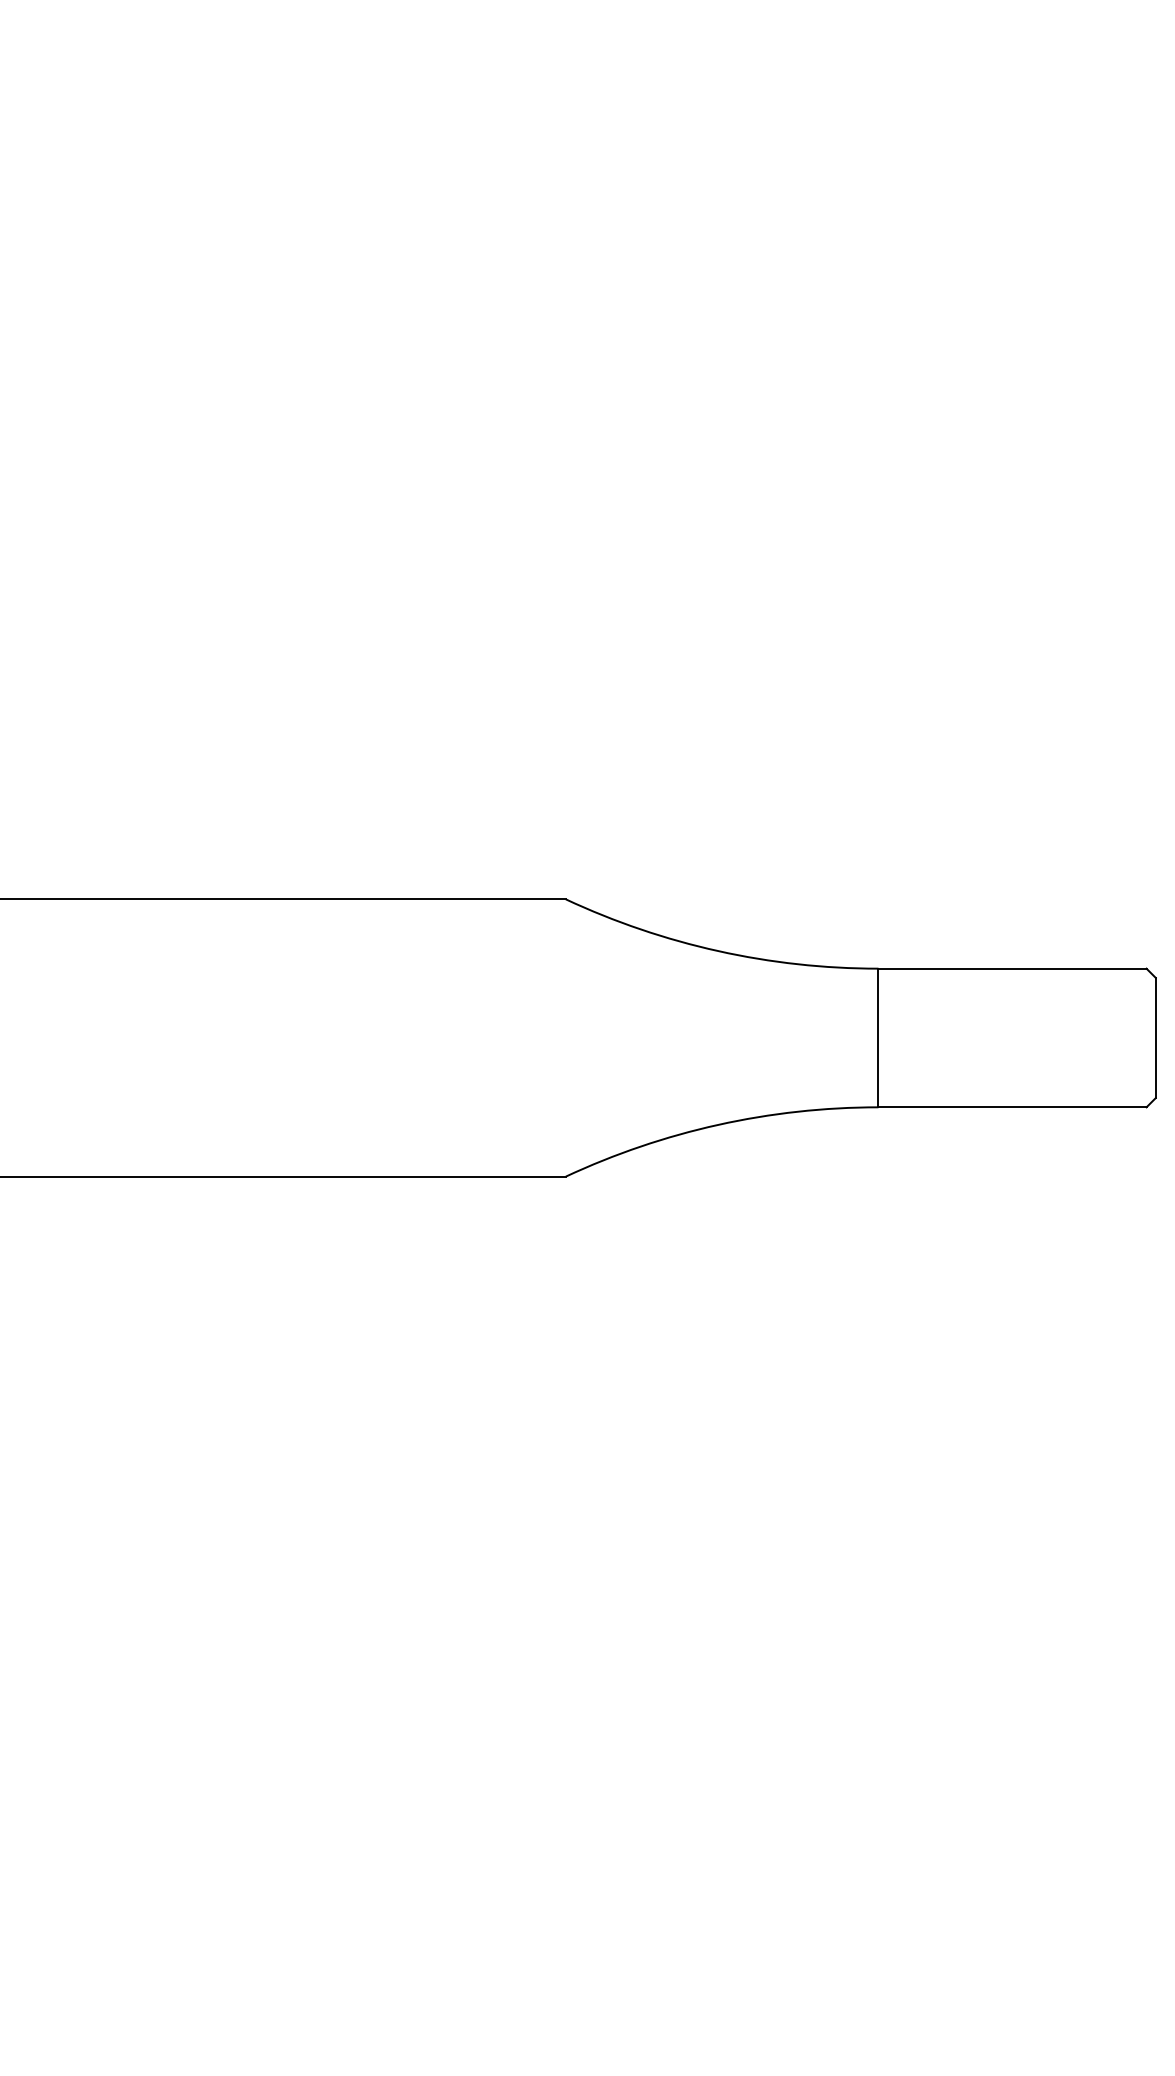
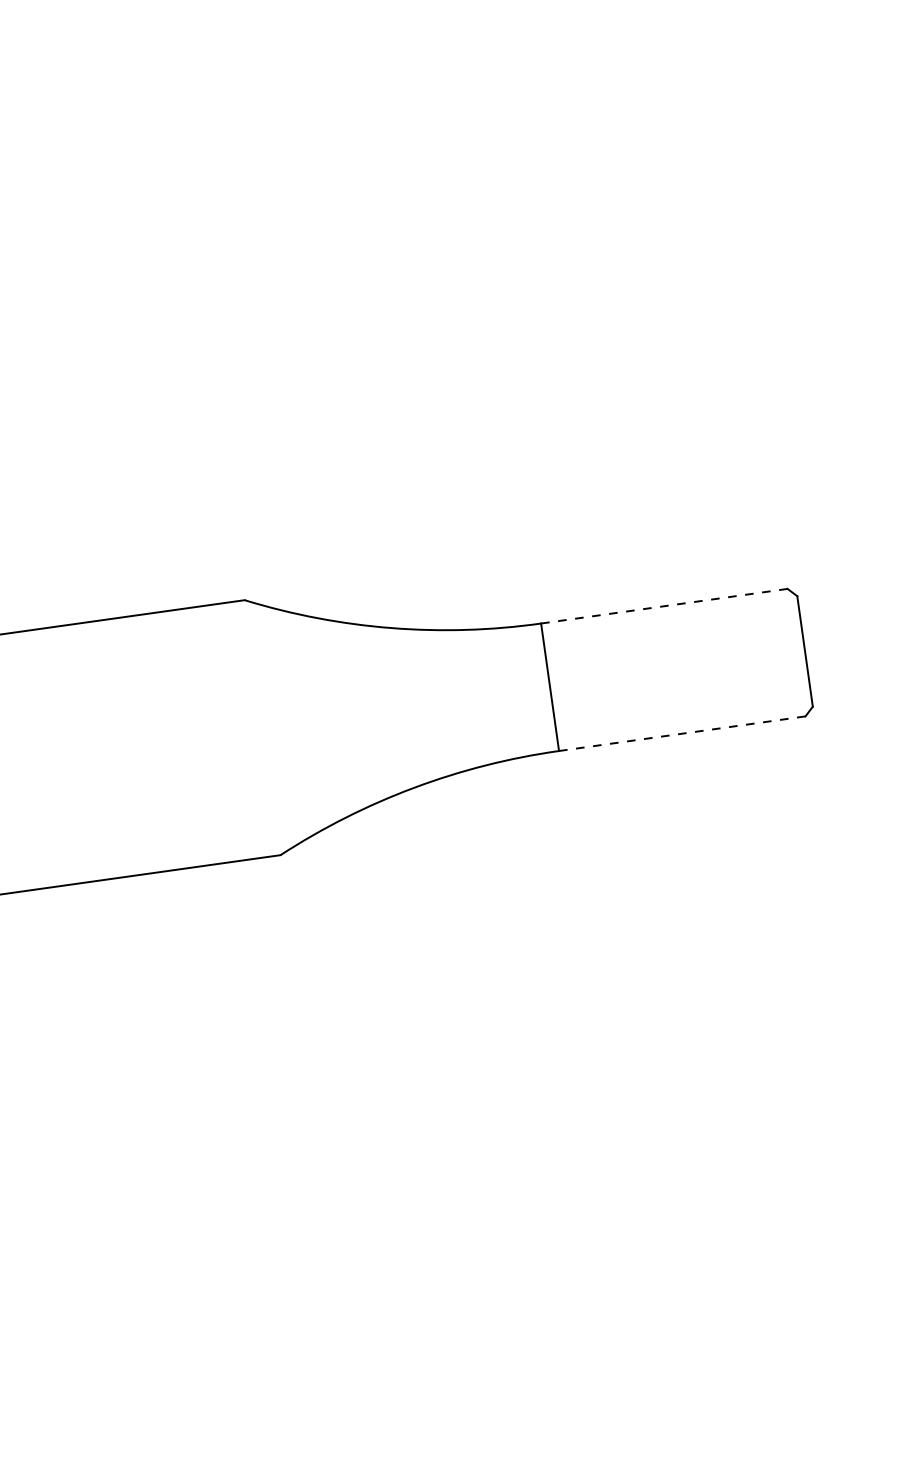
line: (1013, 968) -> (665, 605), solid -> dashed
line: (1012, 1107) -> (682, 733), solid -> dashed

